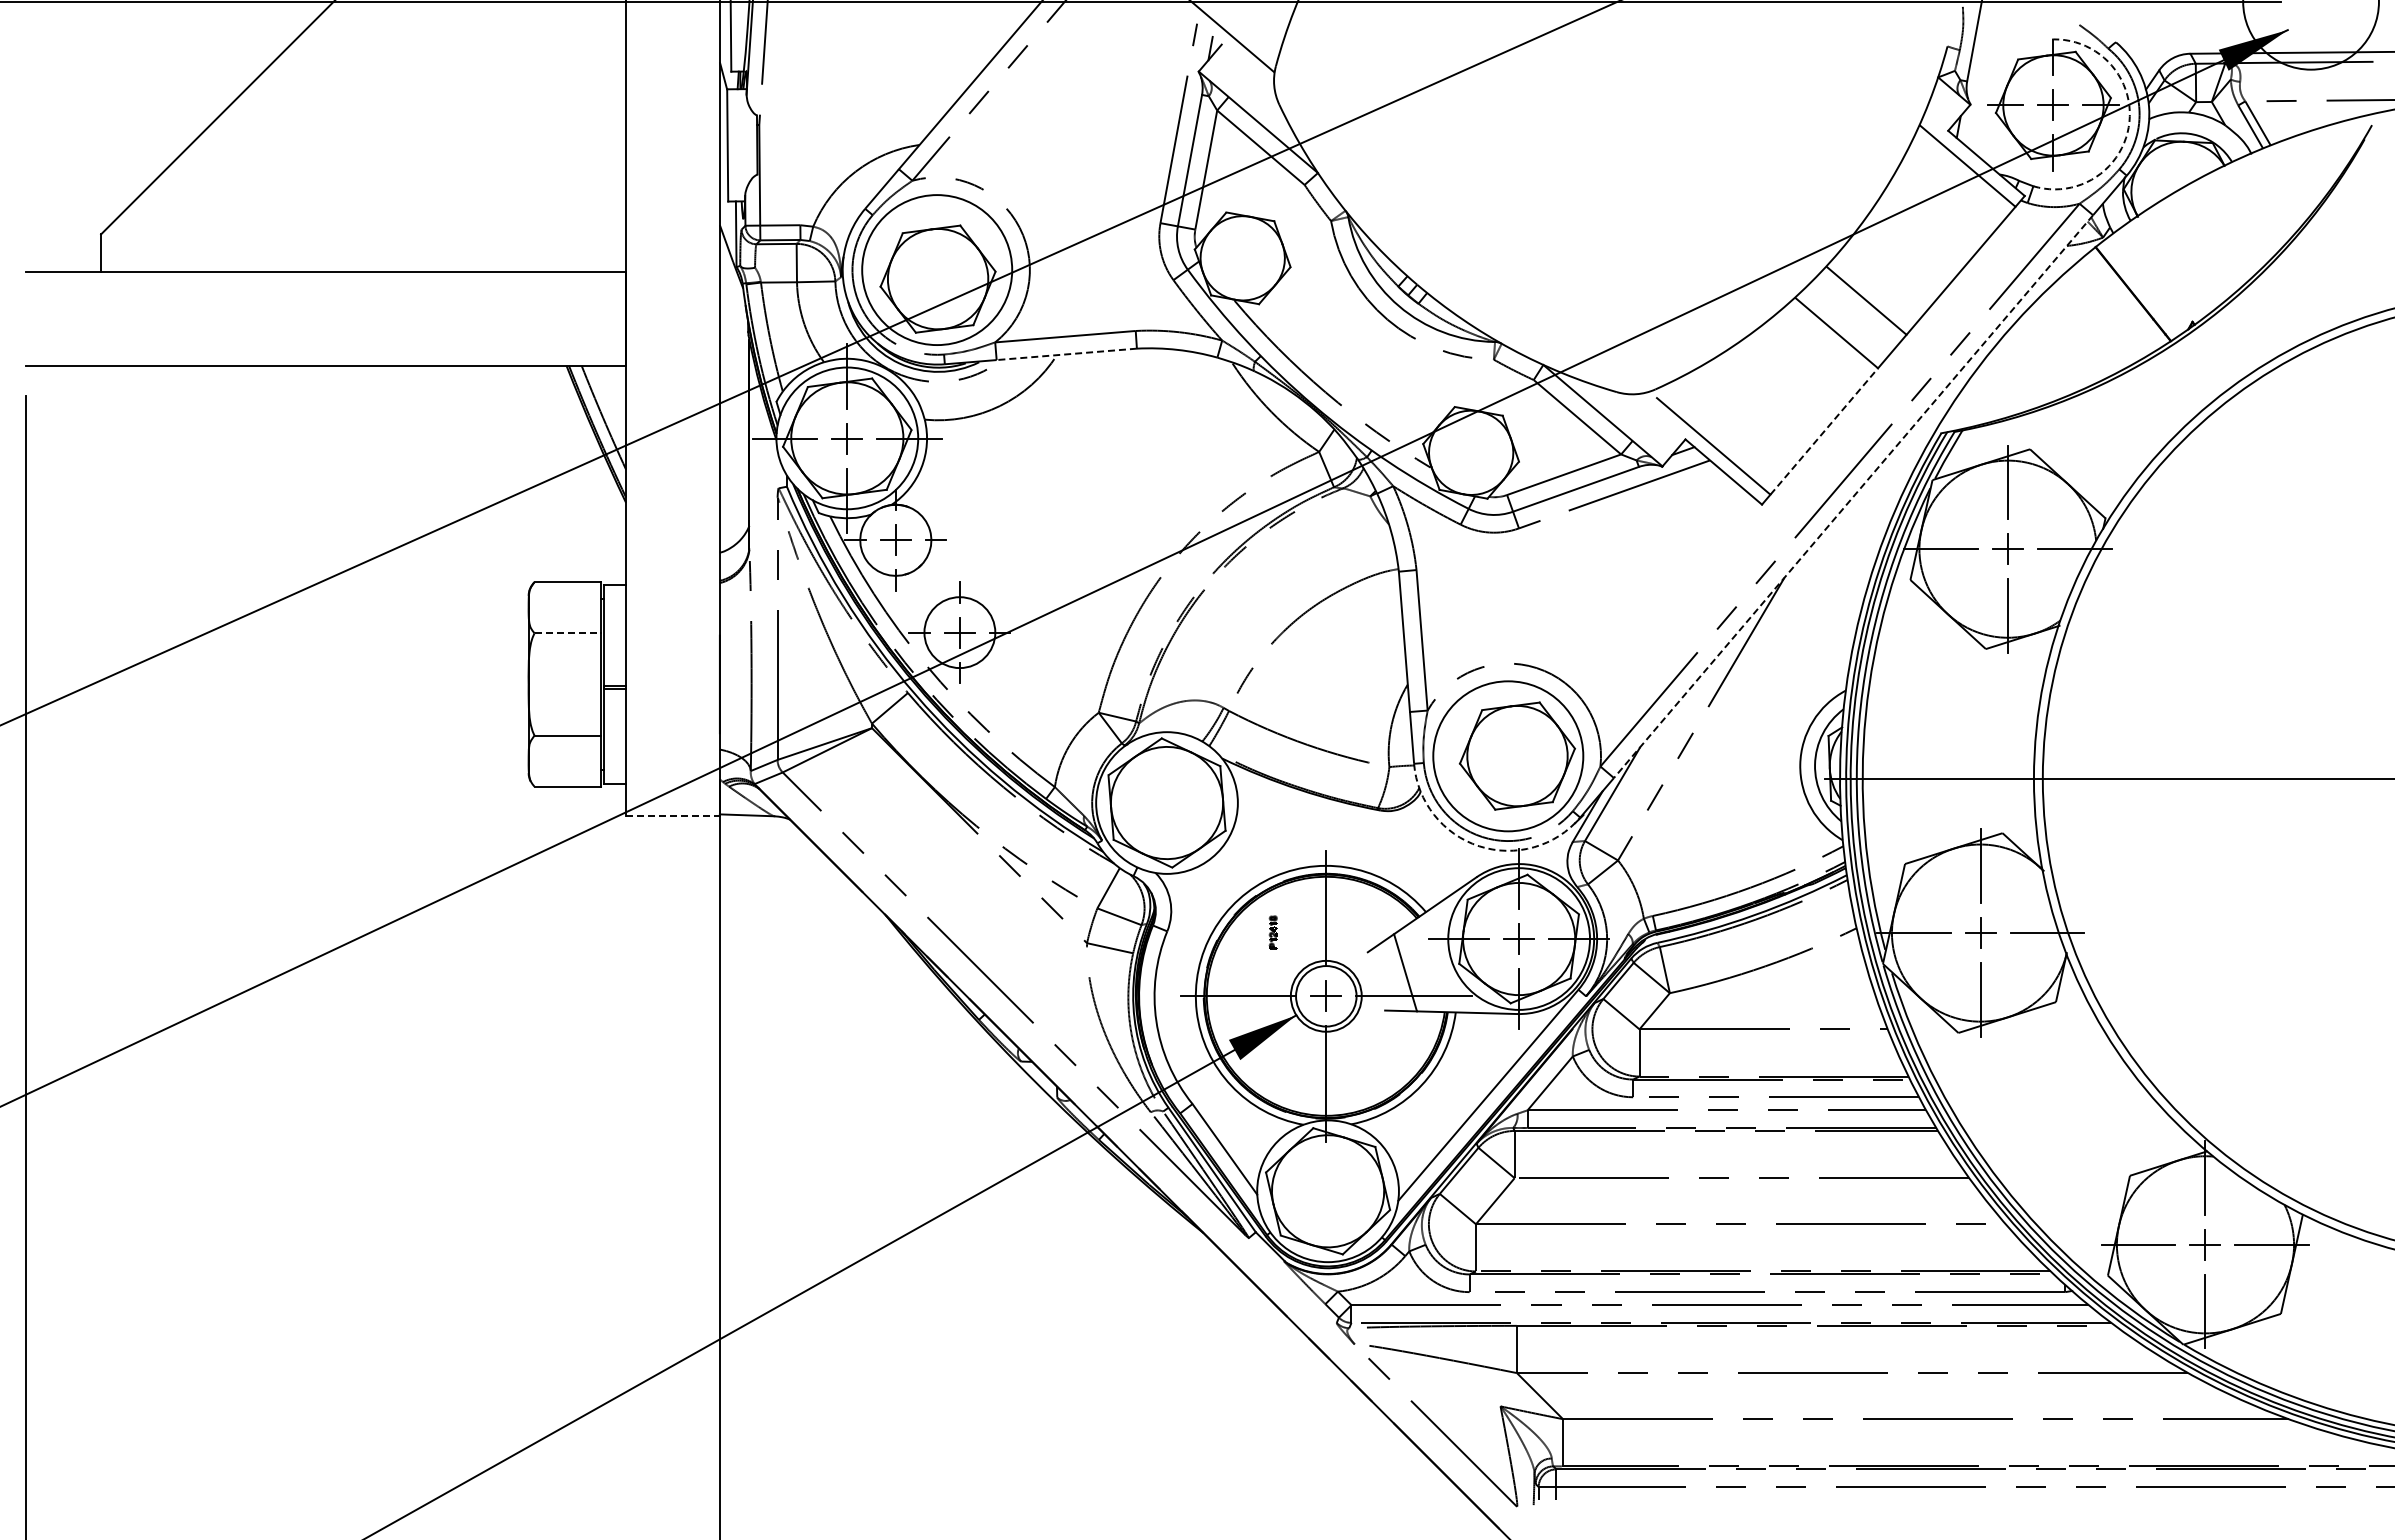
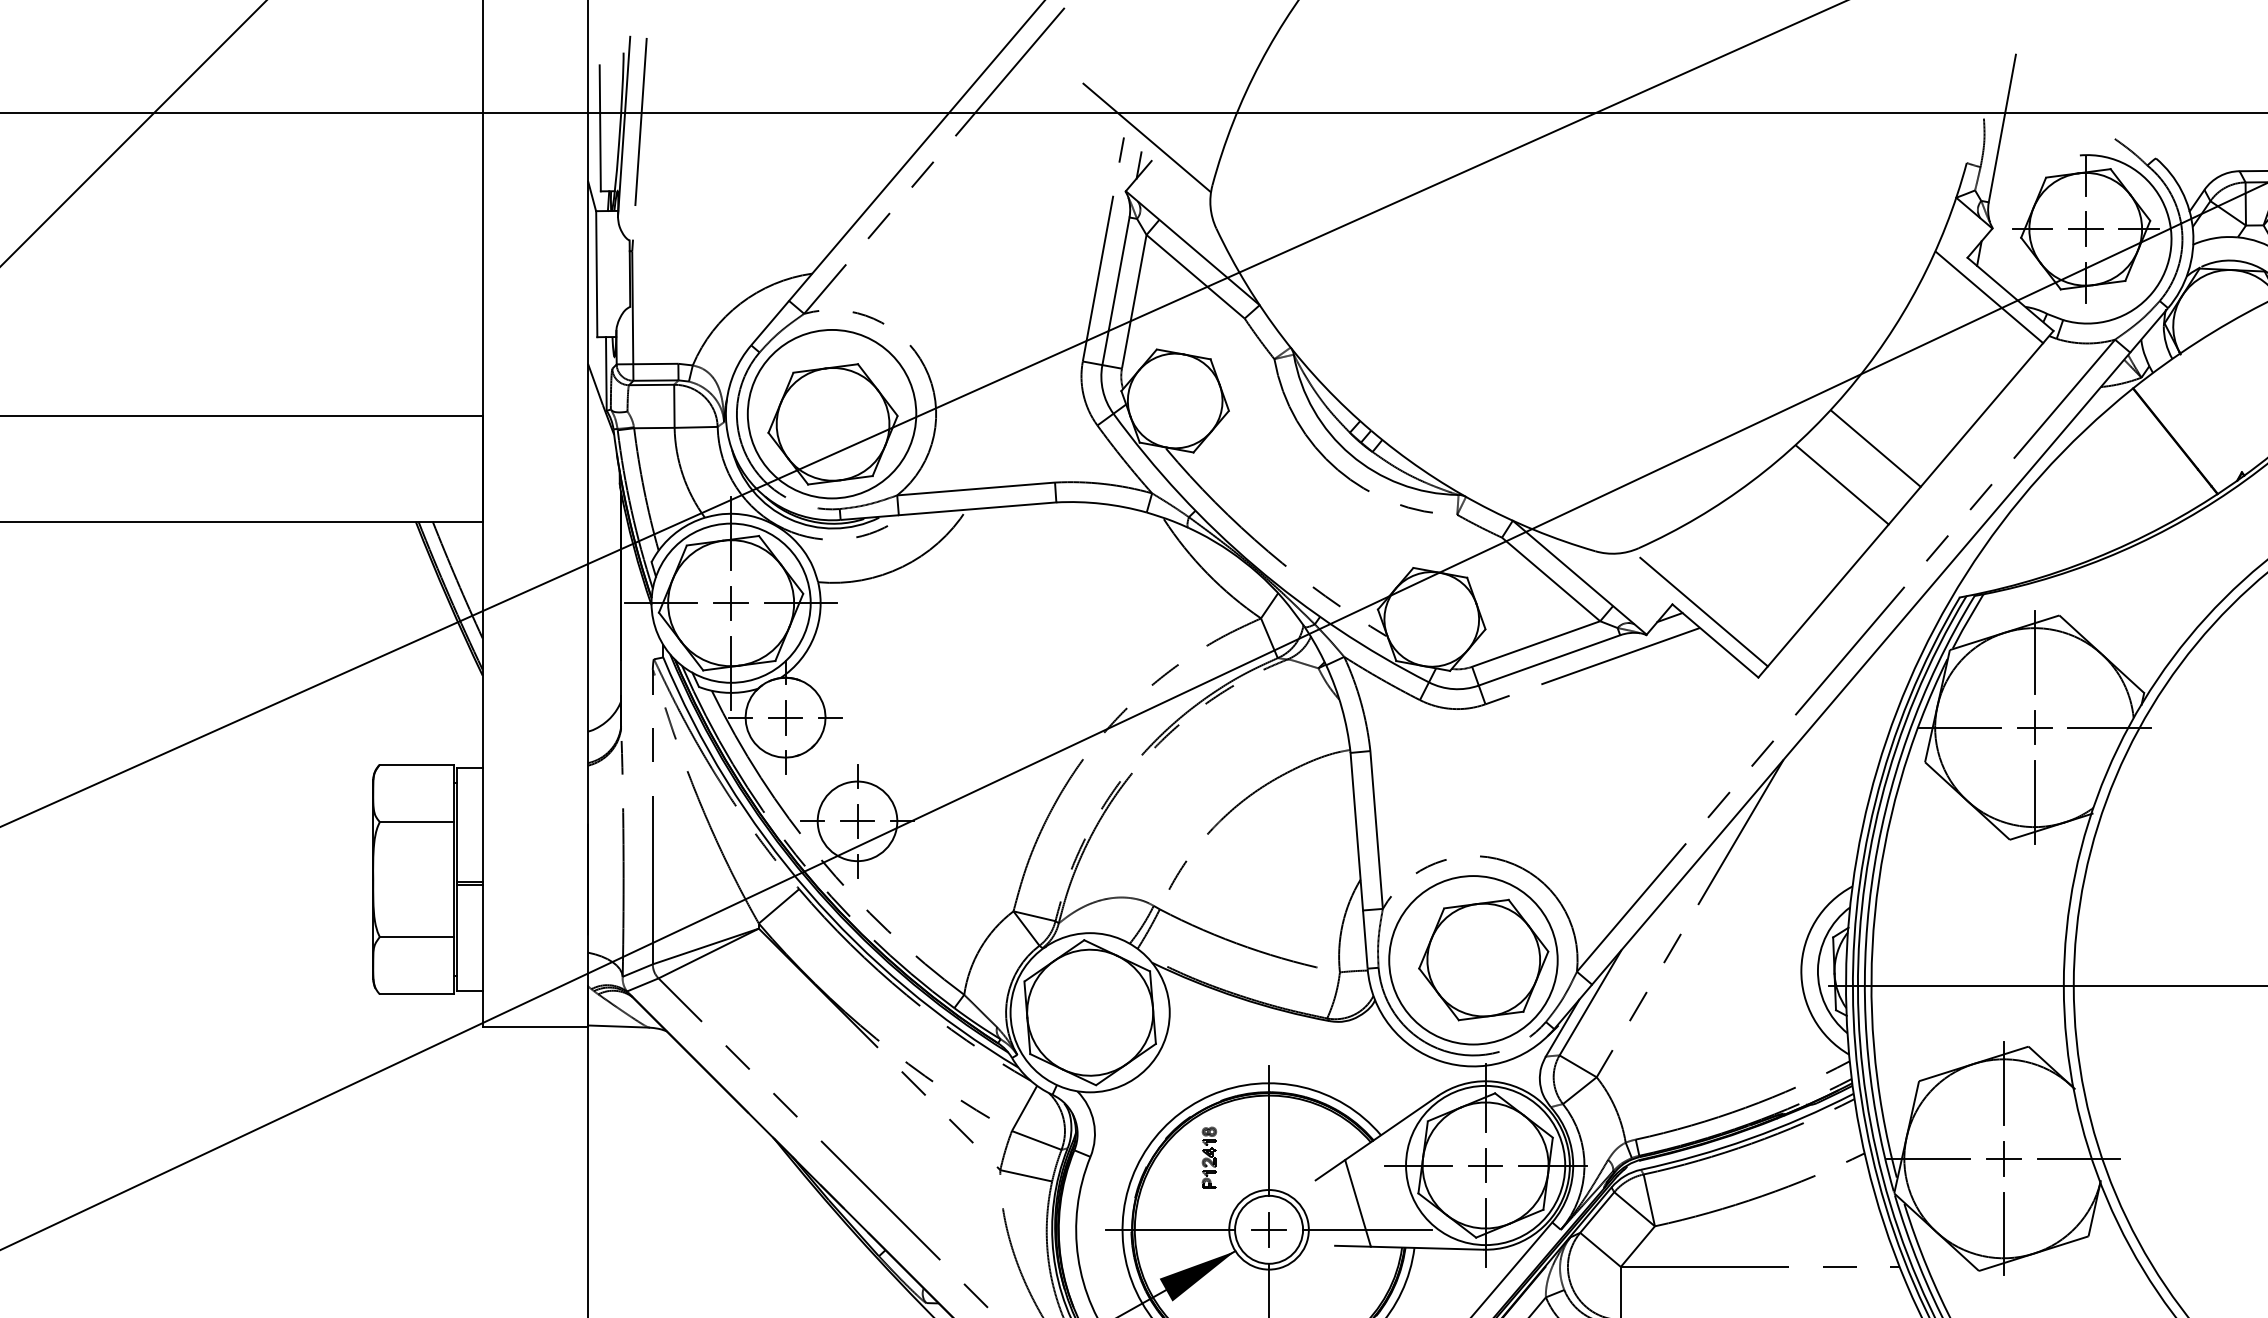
arc: (2129, 121) -> (2171, 247), dashed -> solid
line: (1066, 354) -> (977, 508), dashed -> solid
line: (1824, 431) -> (1828, 595), dashed -> solid
line: (1853, 496) -> (1861, 668), dashed -> solid
line: (568, 633) -> (417, 822), dashed -> solid
line: (673, 816) -> (535, 1027), dashed -> solid
arc: (1479, 846) -> (1441, 1061), dashed -> solid
part: (1273, 932) -> (1209, 1158), size x1.67

